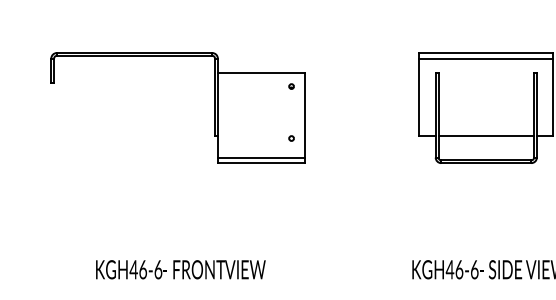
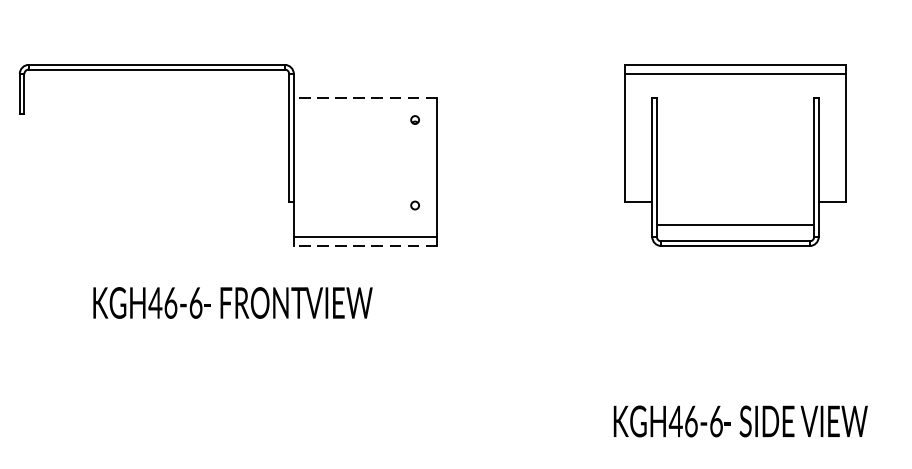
line: (261, 73) -> (365, 98), solid -> dashed
line: (486, 136) -> (735, 225), moved
line: (261, 163) -> (365, 246), solid -> dashed
text: (180, 269) -> (232, 302), moved

